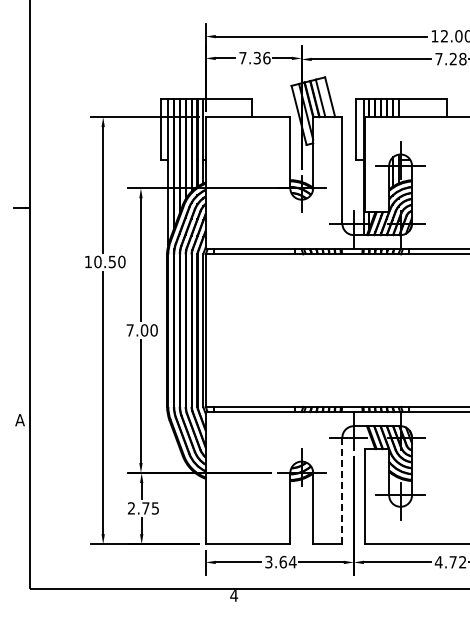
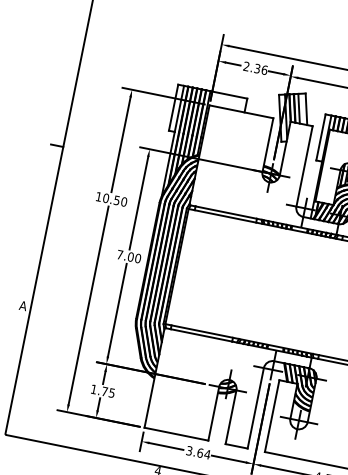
text: (242, 57) -> (246, 65), 7.36 -> 2.36
line: (342, 490) -> (255, 408), dashed -> solid
text: (130, 508) -> (93, 389), 2.75 -> 1.75

